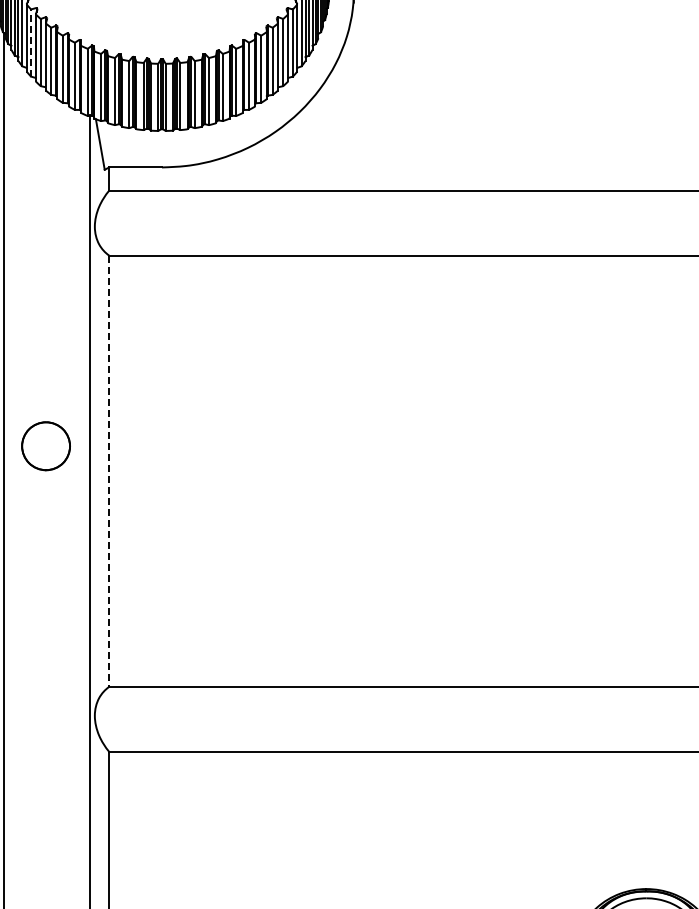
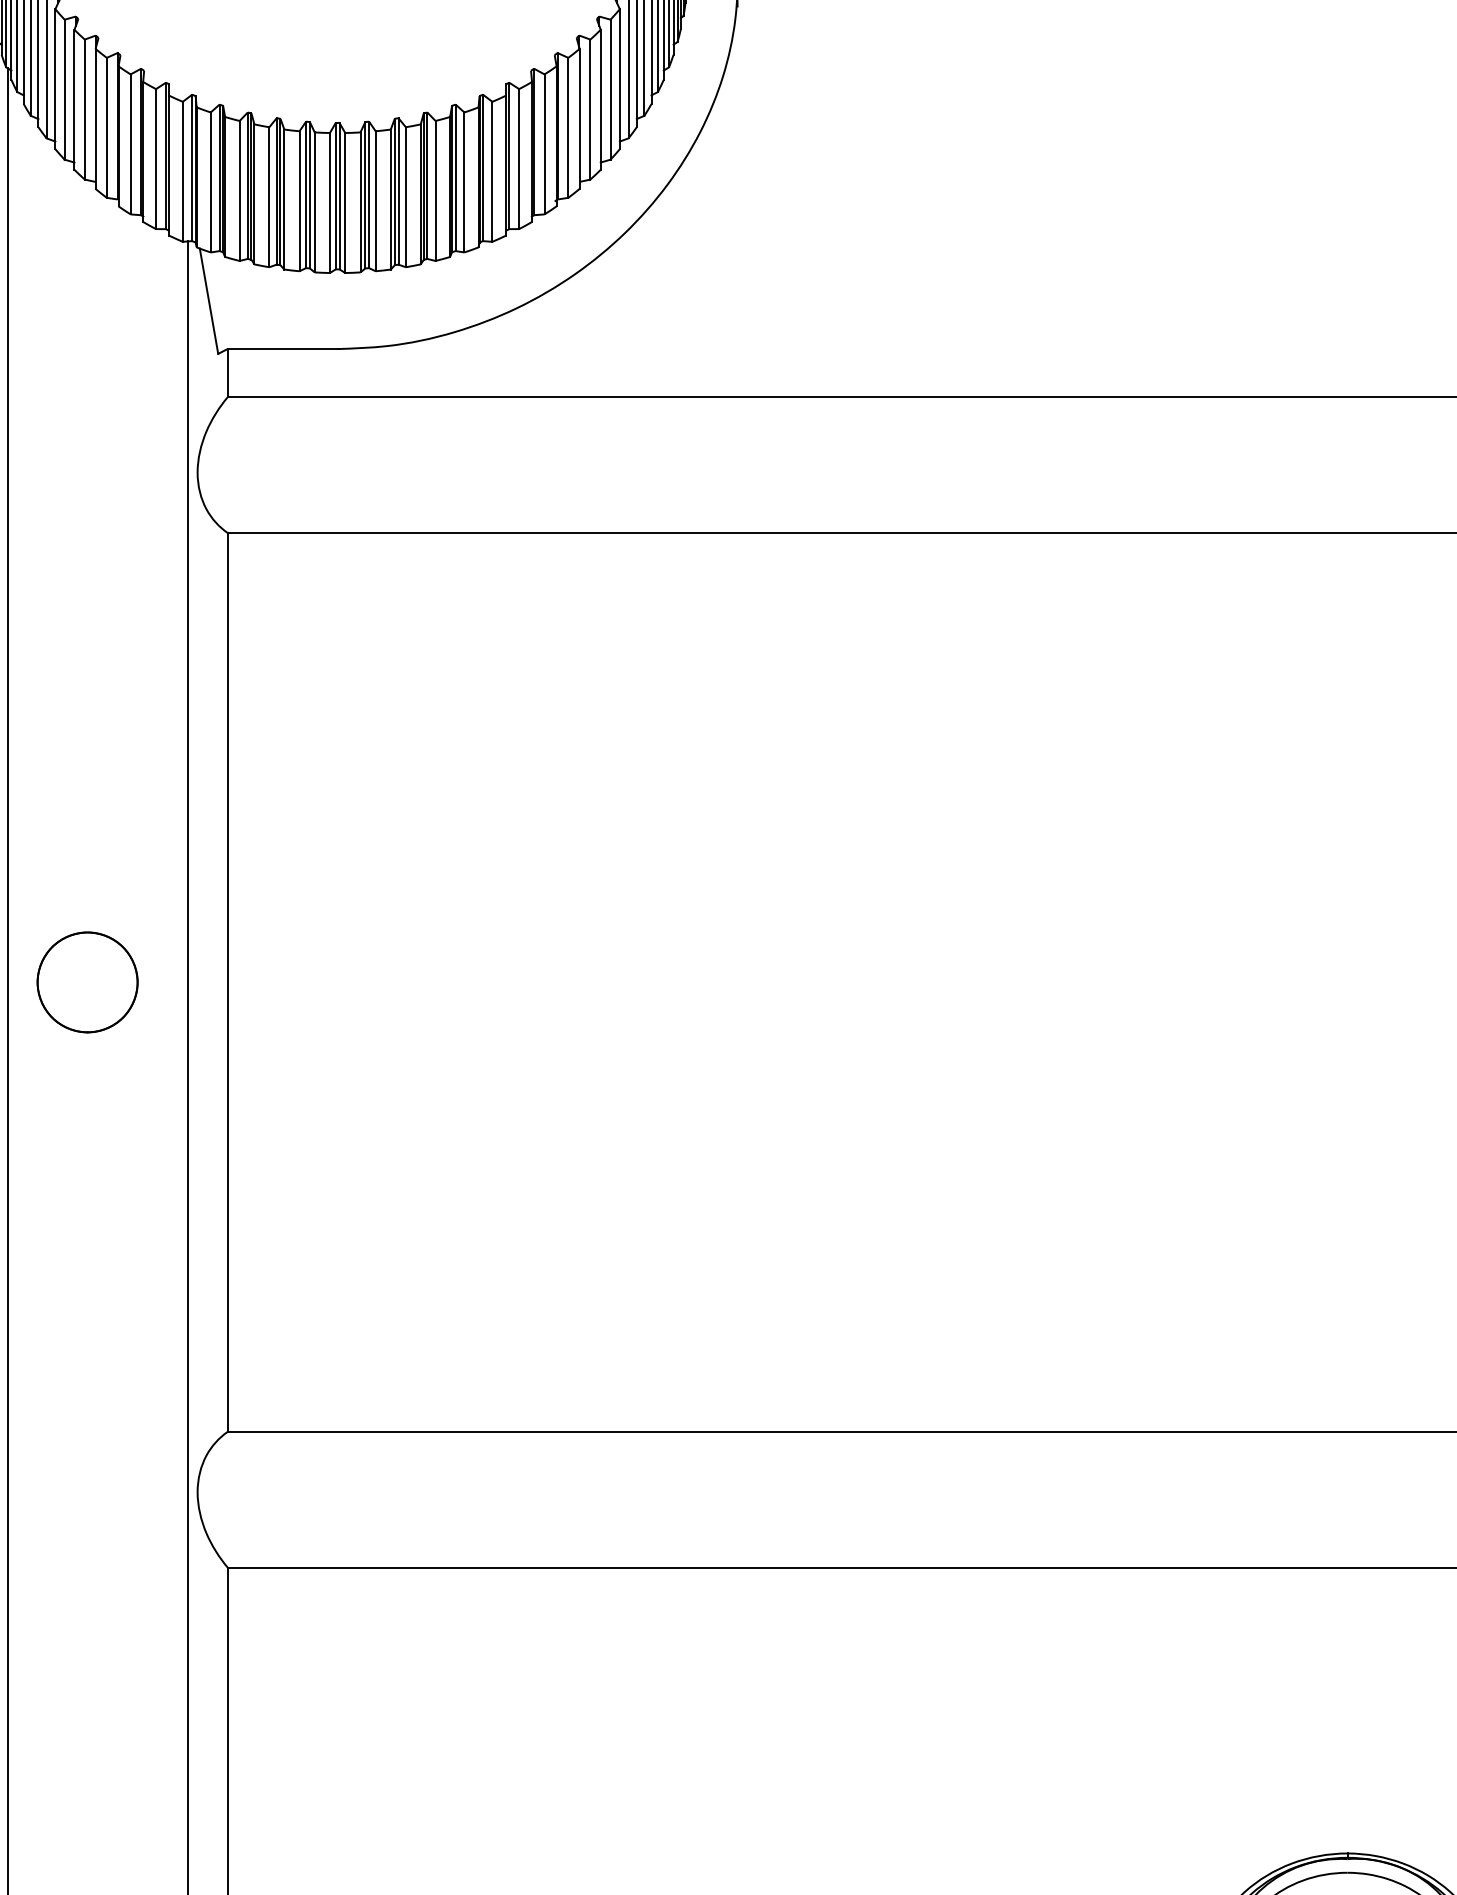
line: (31, 43) -> (65, 90), dashed -> solid
part: (45, 446) -> (86, 982), moved
line: (109, 471) -> (228, 982), dashed -> solid

